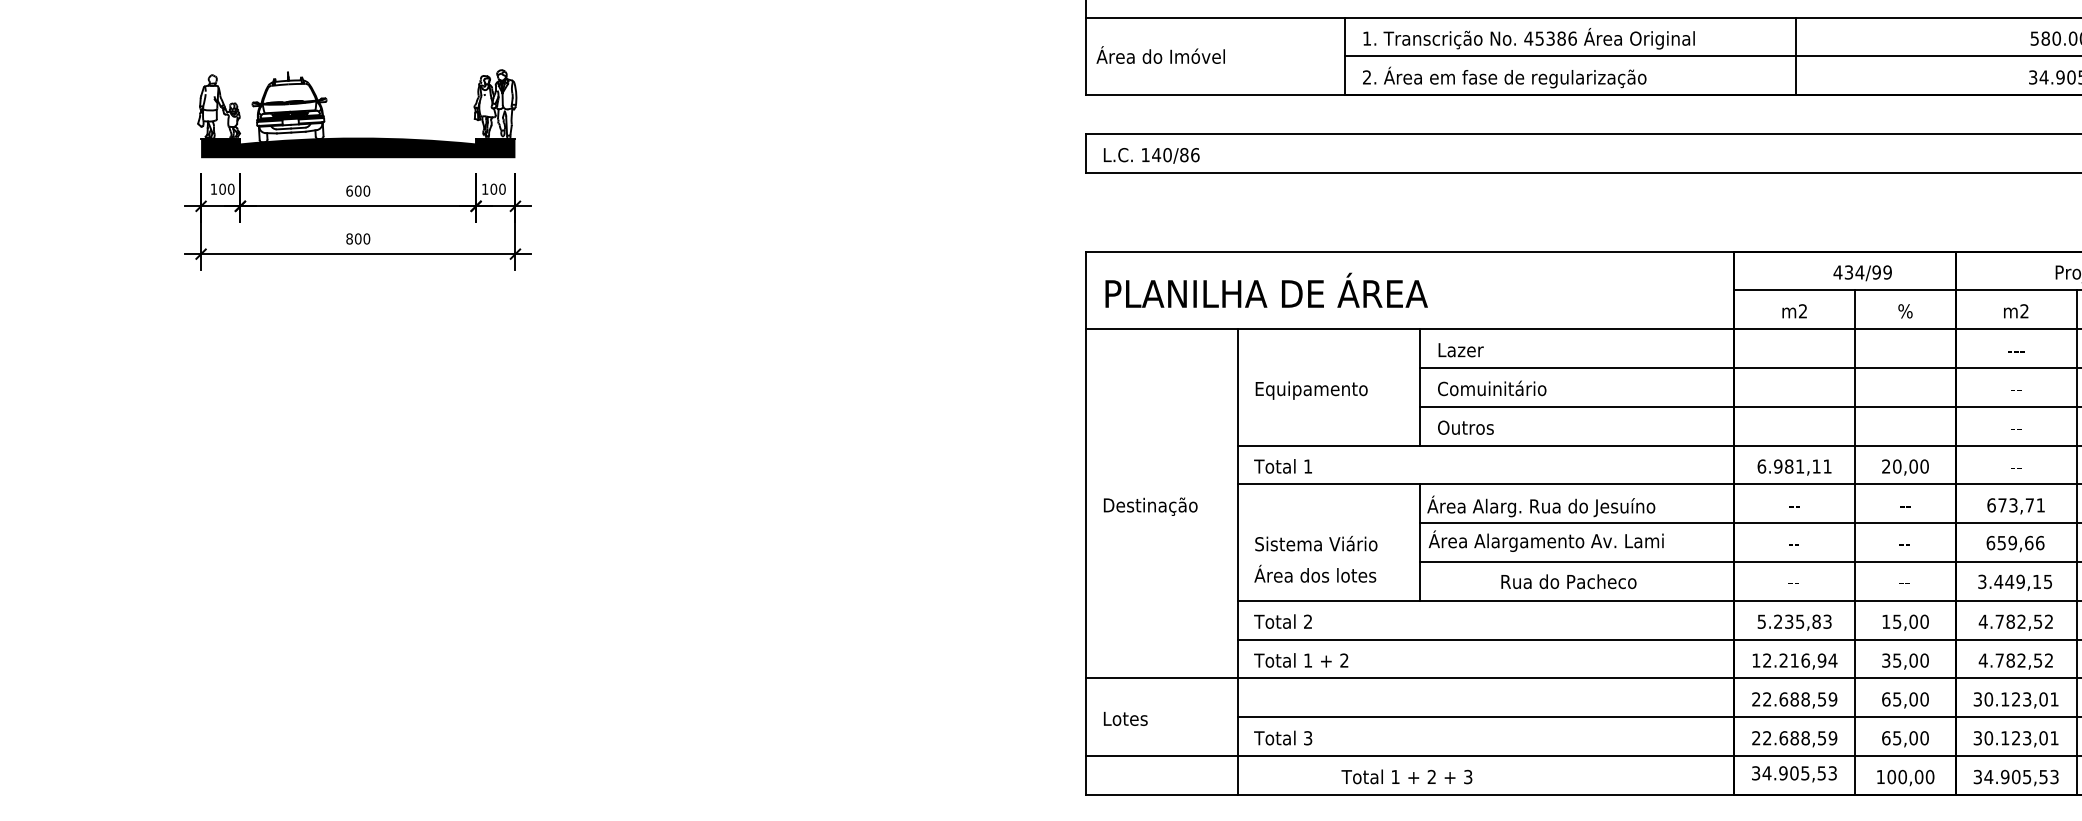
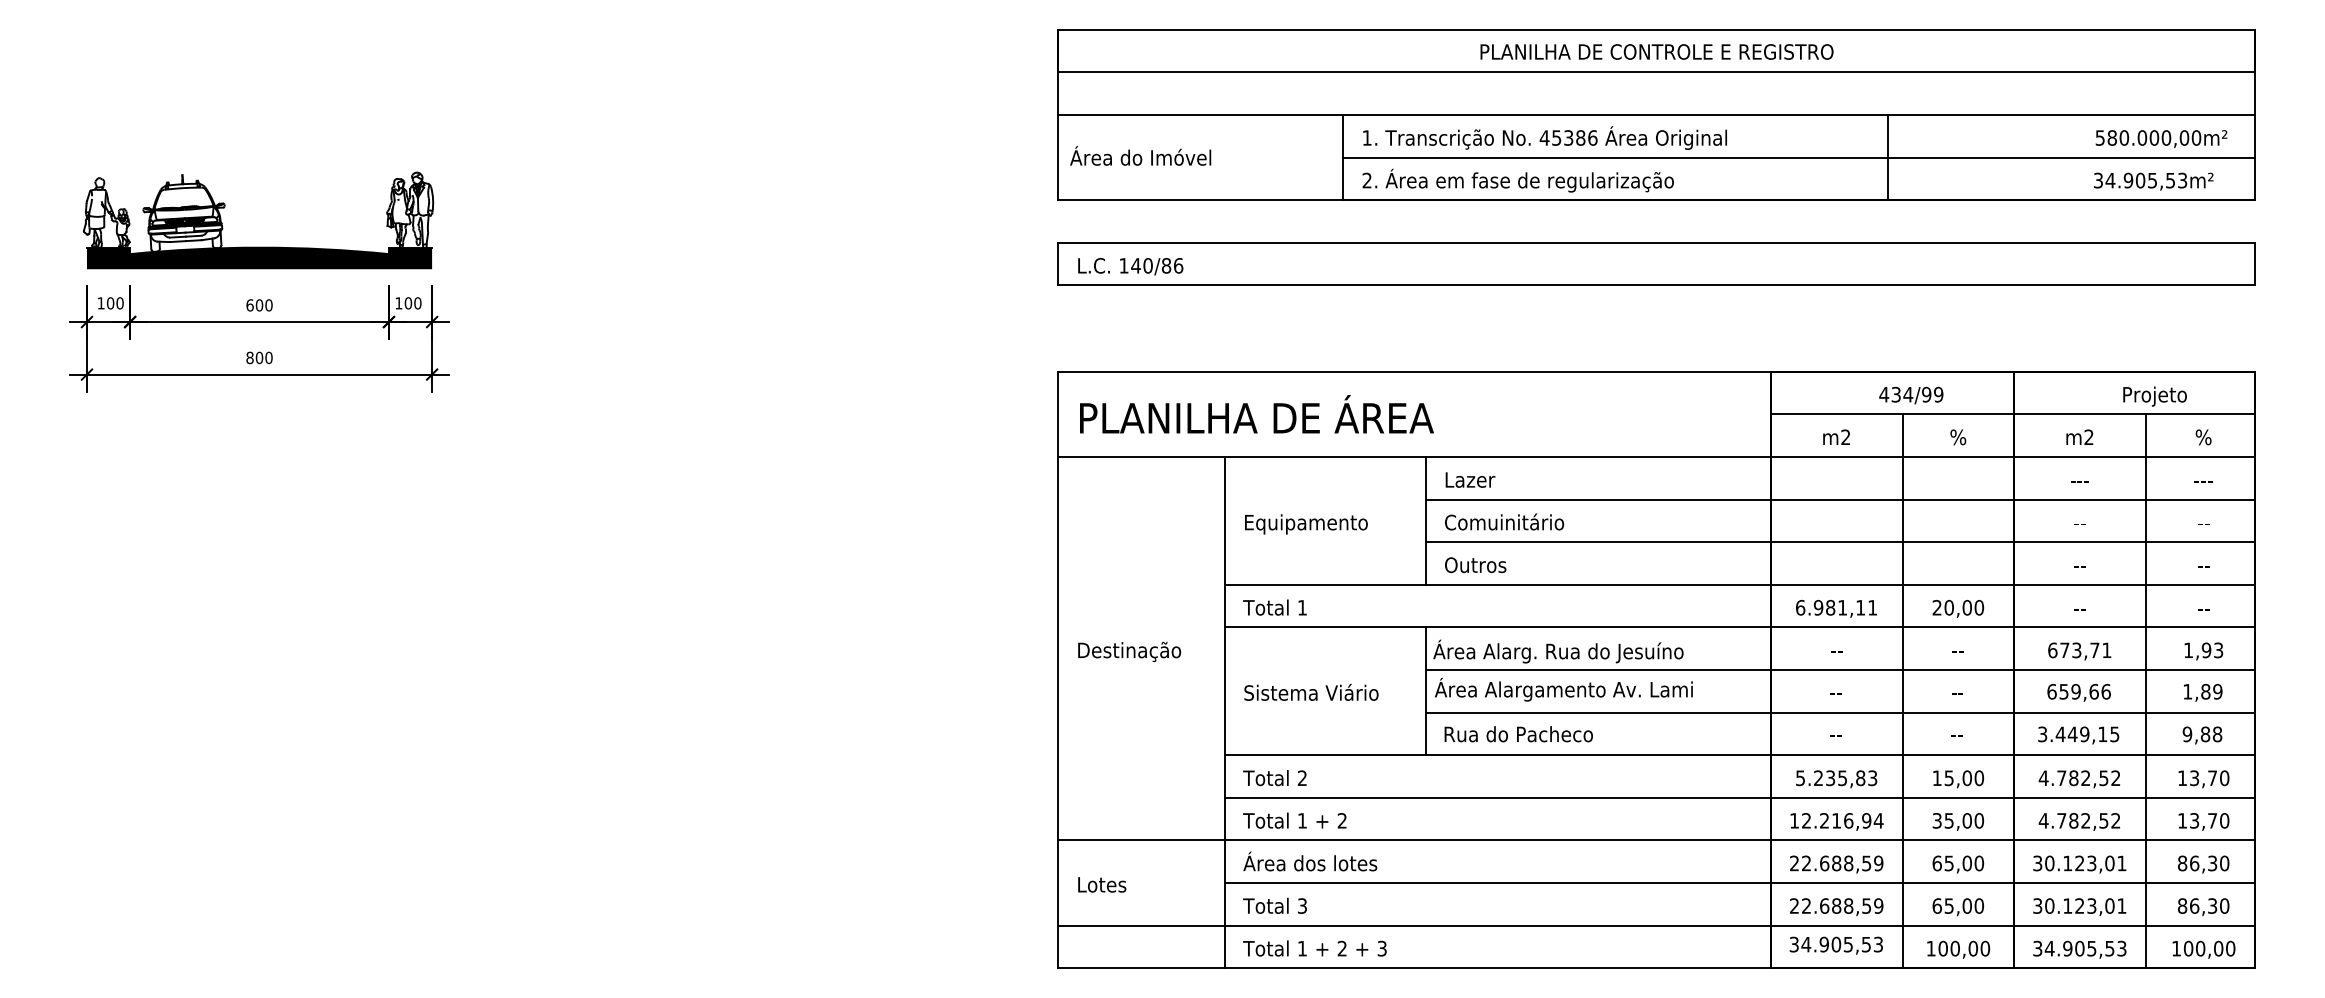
line: (1796, 56) -> (1888, 157), moved
text: (1315, 573) -> (1310, 861), moved
text: (1568, 581) -> (1518, 734), moved
text: (1406, 776) -> (1314, 948), moved

